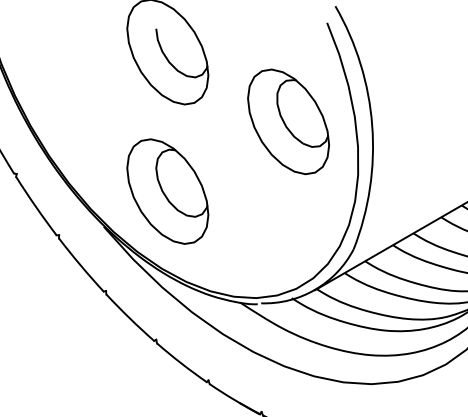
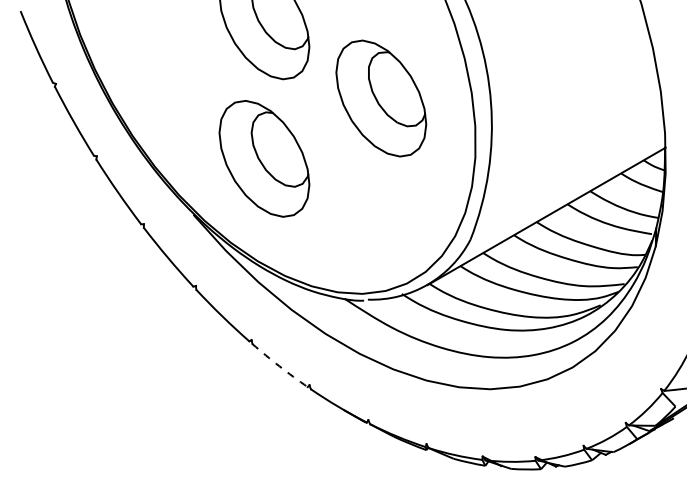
part: (288, 121) -> (381, 98), moved
part: (167, 191) -> (264, 158), moved
arc: (181, 363) -> (279, 366), solid -> dashed

